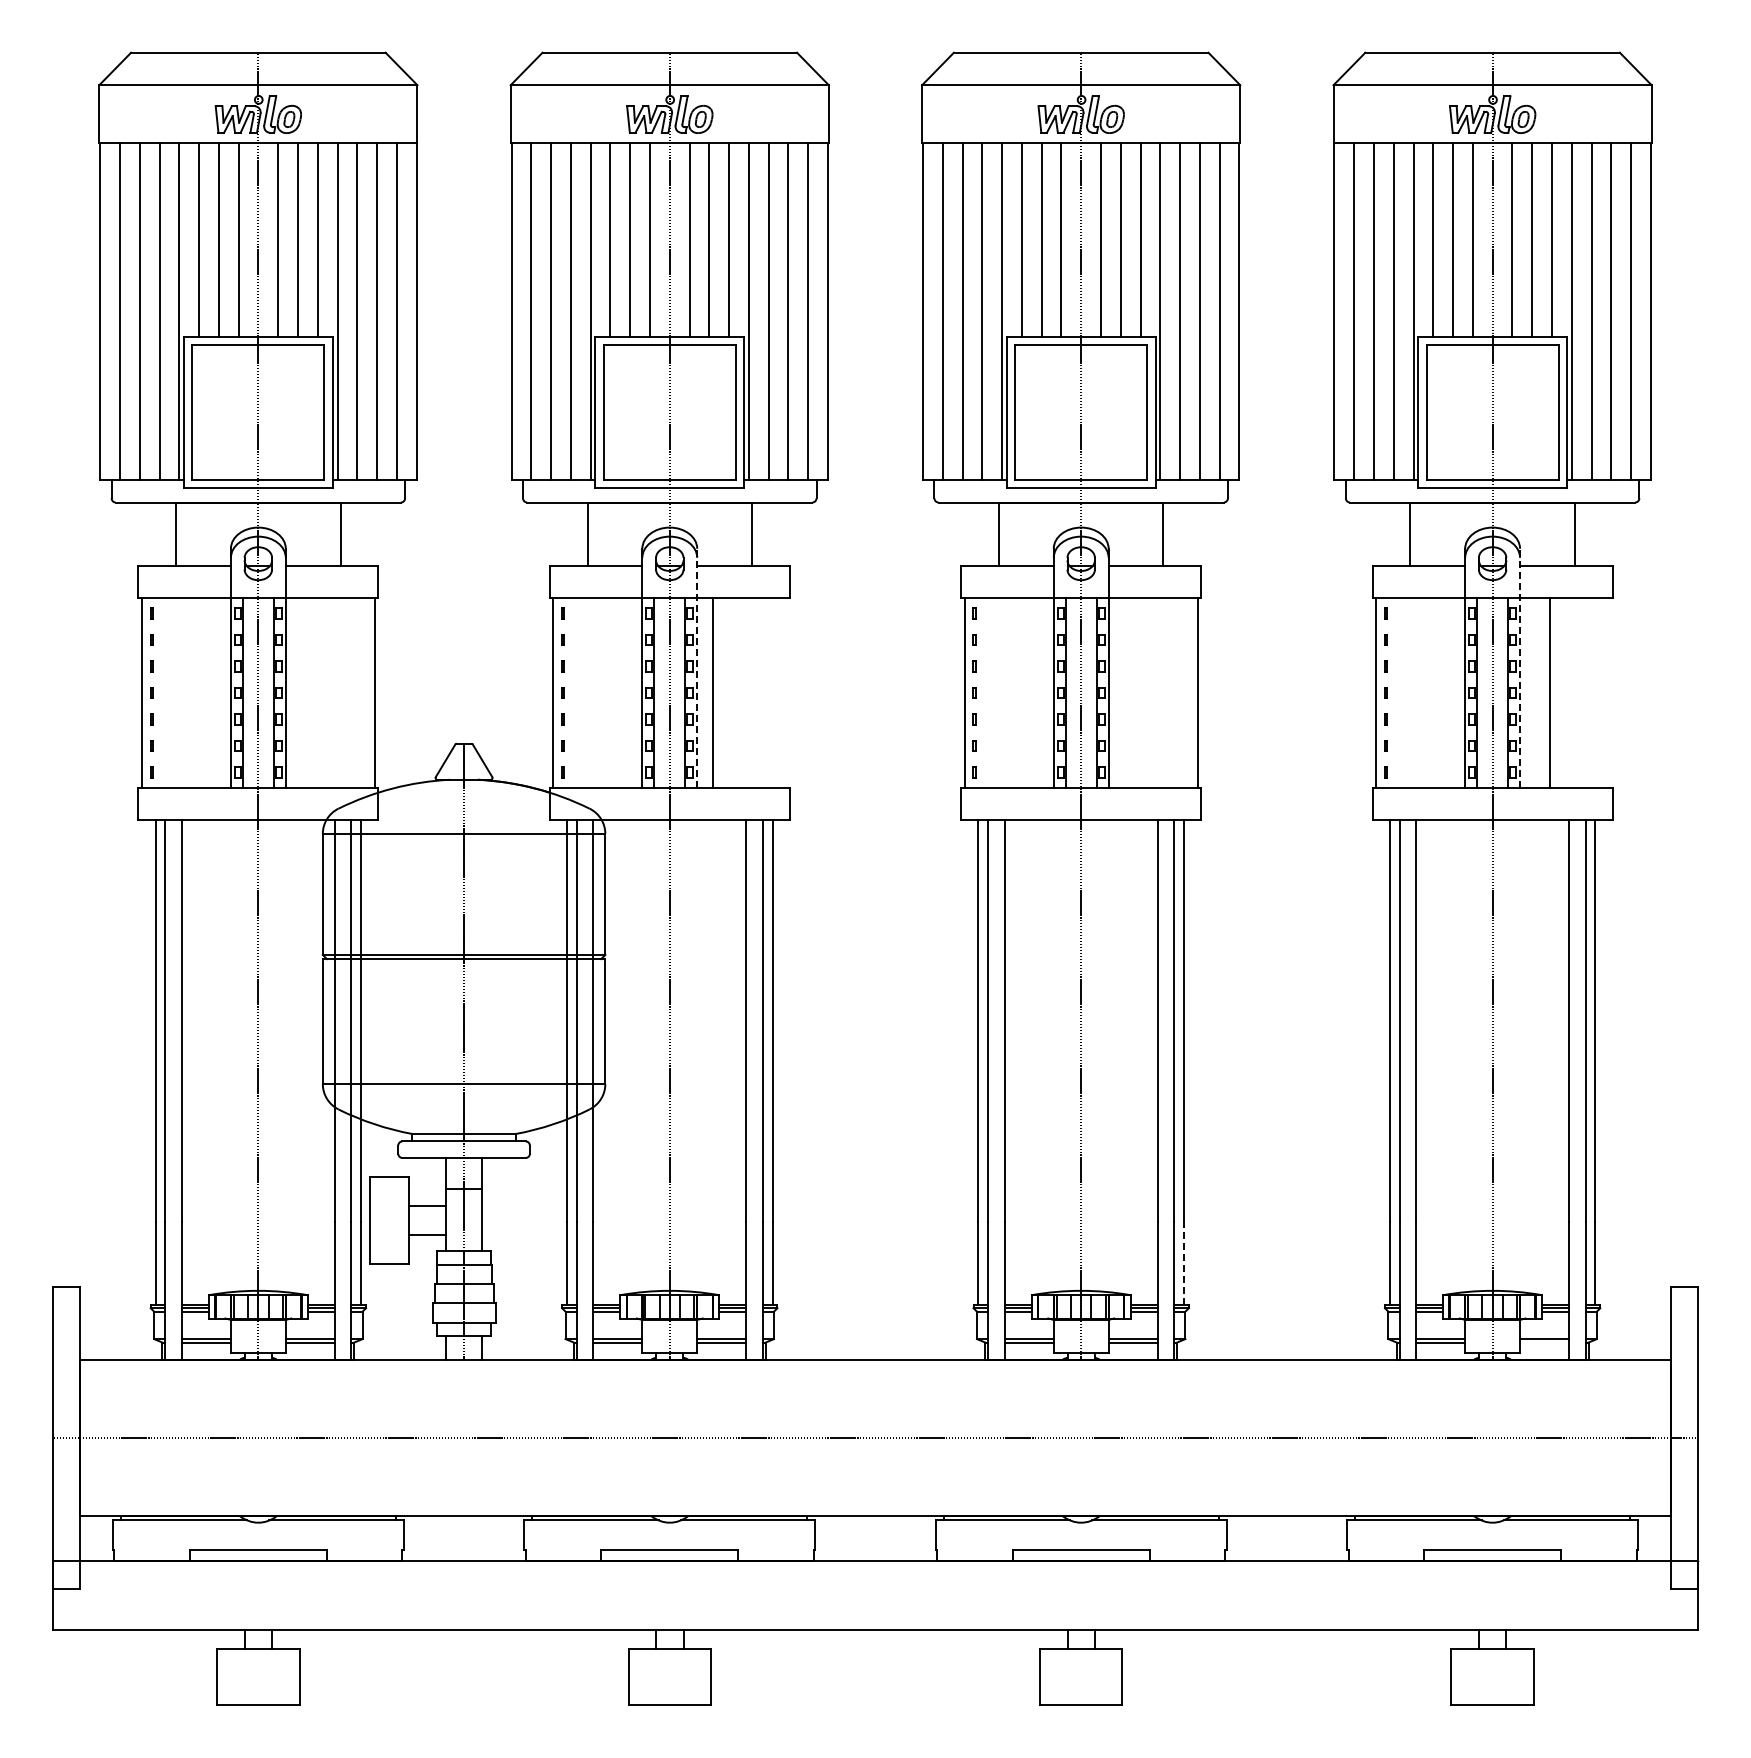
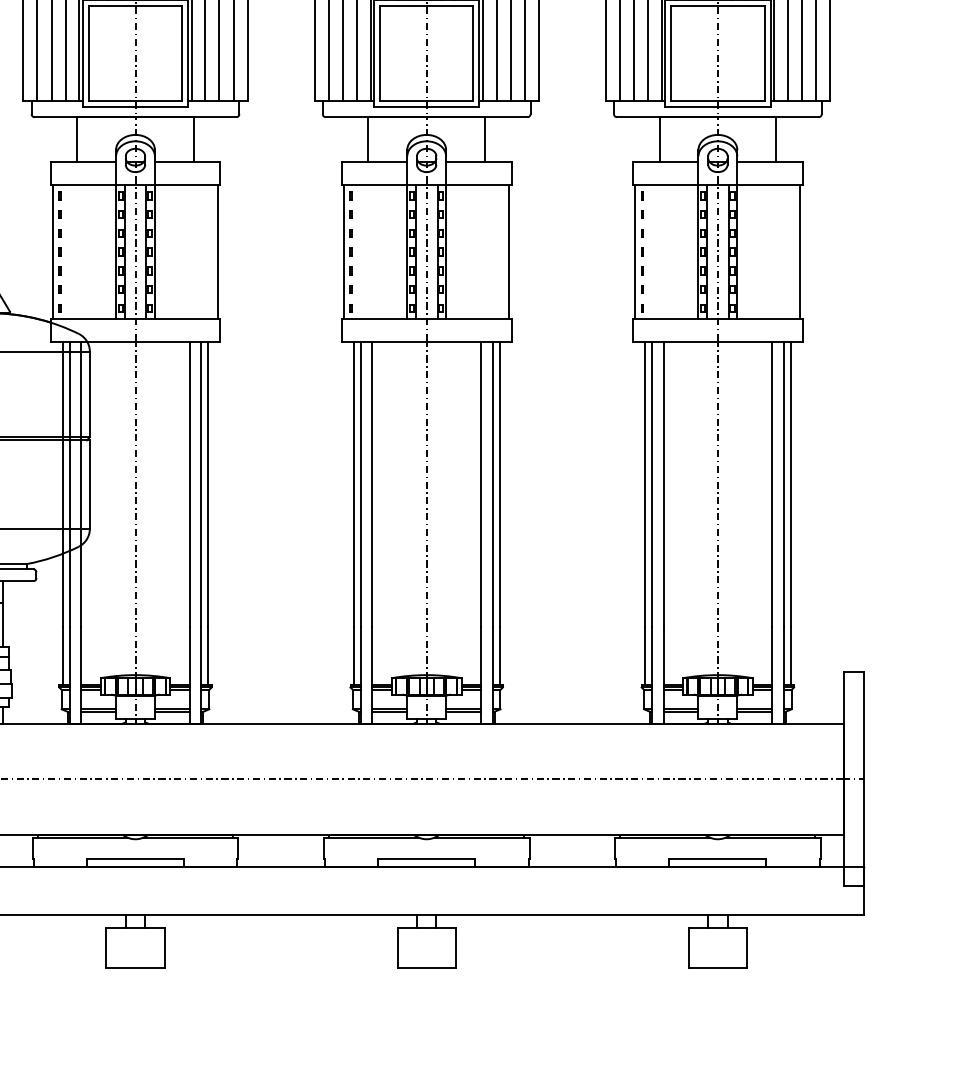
line: (697, 668) -> (155, 234), dashed -> solid
line: (1520, 668) -> (737, 234), dashed -> solid
line: (713, 692) -> (218, 251), moved
line: (1550, 692) -> (800, 251), moved
line: (1184, 1263) -> (499, 655), dashed -> solid
line: (1544, 1342) -> (754, 711), added

